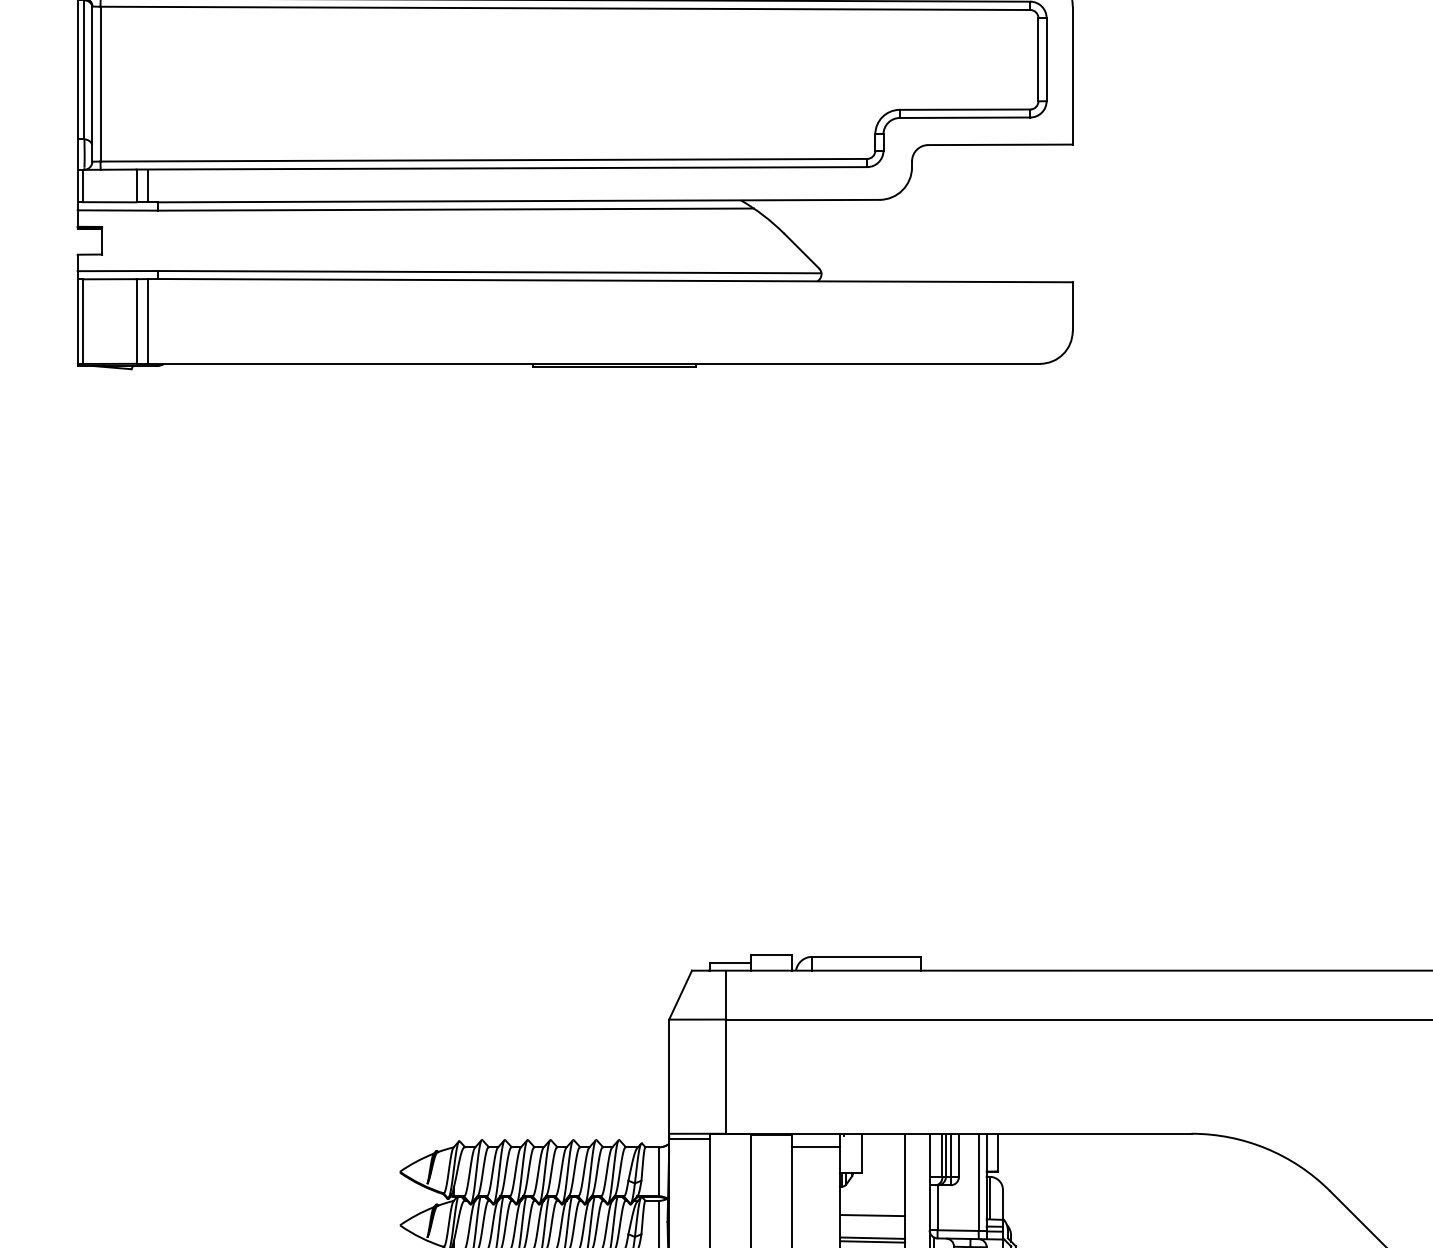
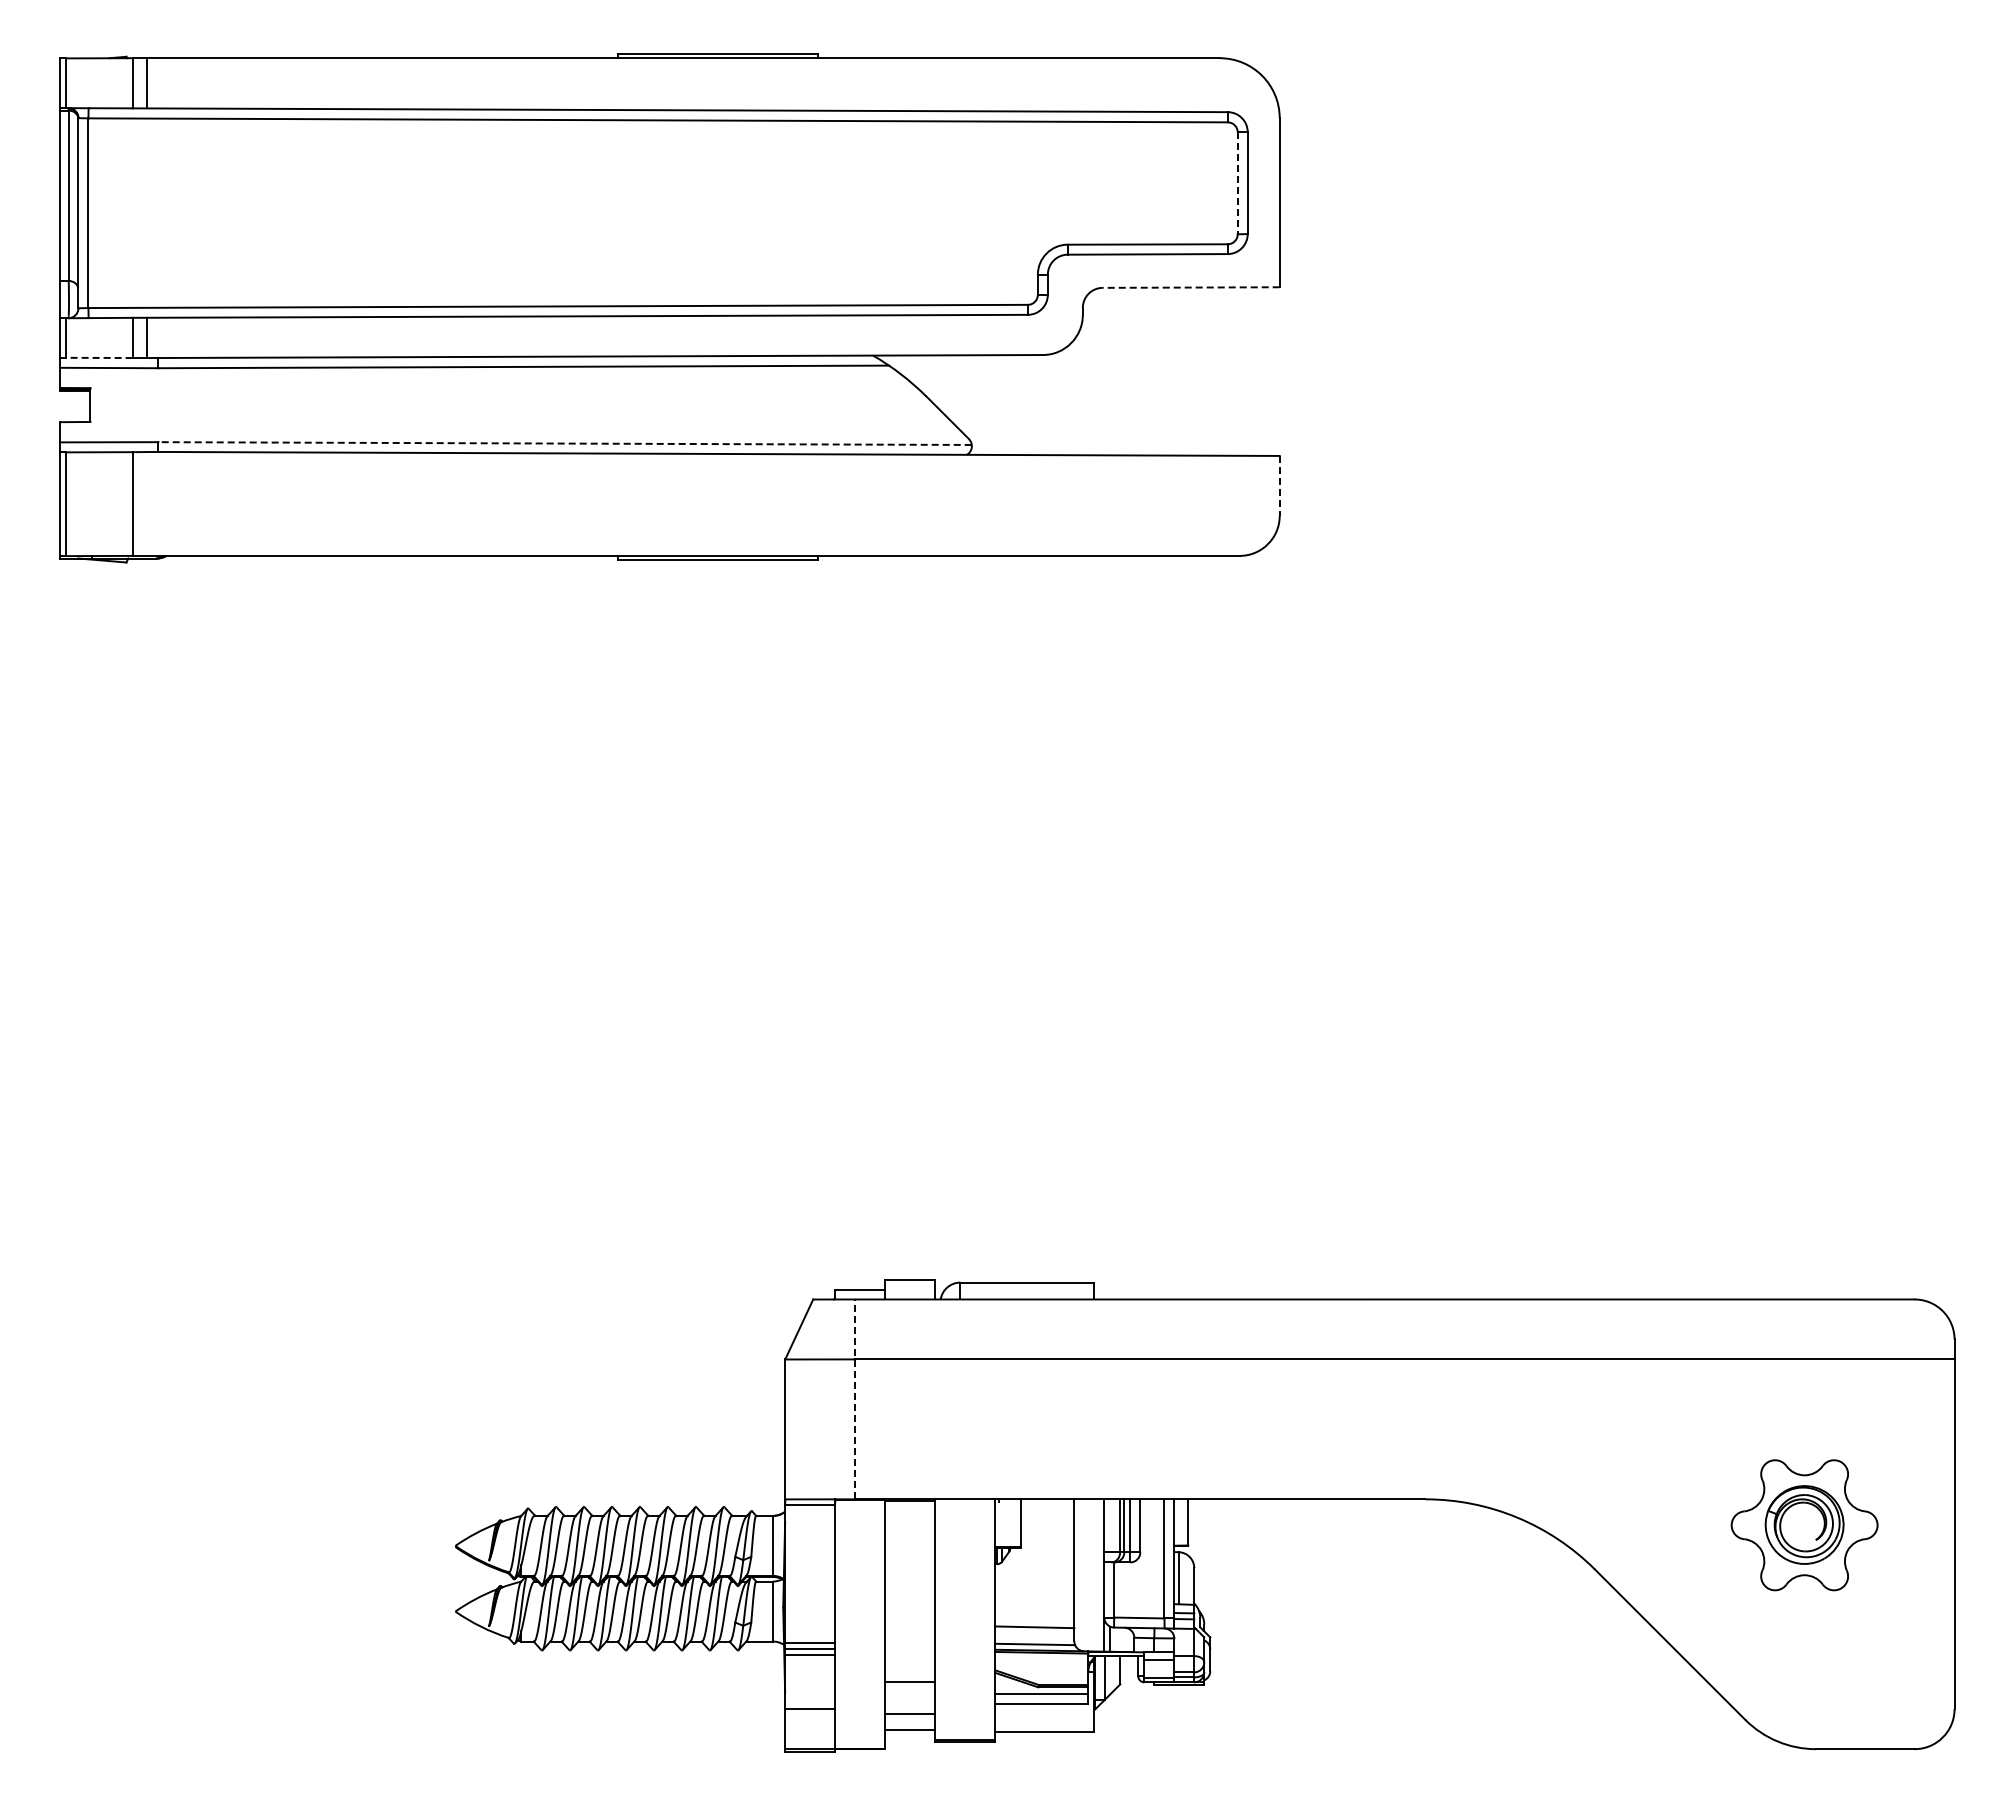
line: (1038, 59) -> (1237, 183), solid -> dashed
line: (999, 144) -> (1190, 287), solid -> dashed
line: (109, 201) -> (99, 357), solid -> dashed
line: (489, 272) -> (565, 443), solid -> dashed
line: (1072, 306) -> (1279, 485), solid -> dashed
line: (147, 321) -> (146, 503), removed
line: (726, 1052) -> (855, 1399), solid -> dashed
line: (816, 1147) -> (965, 1516), removed
line: (872, 1215) -> (1034, 1599), removed
line: (872, 1241) -> (1034, 1631), removed

